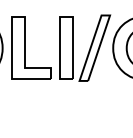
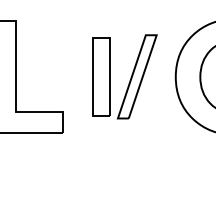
part: (85, 47) -> (125, 75), size x0.7

